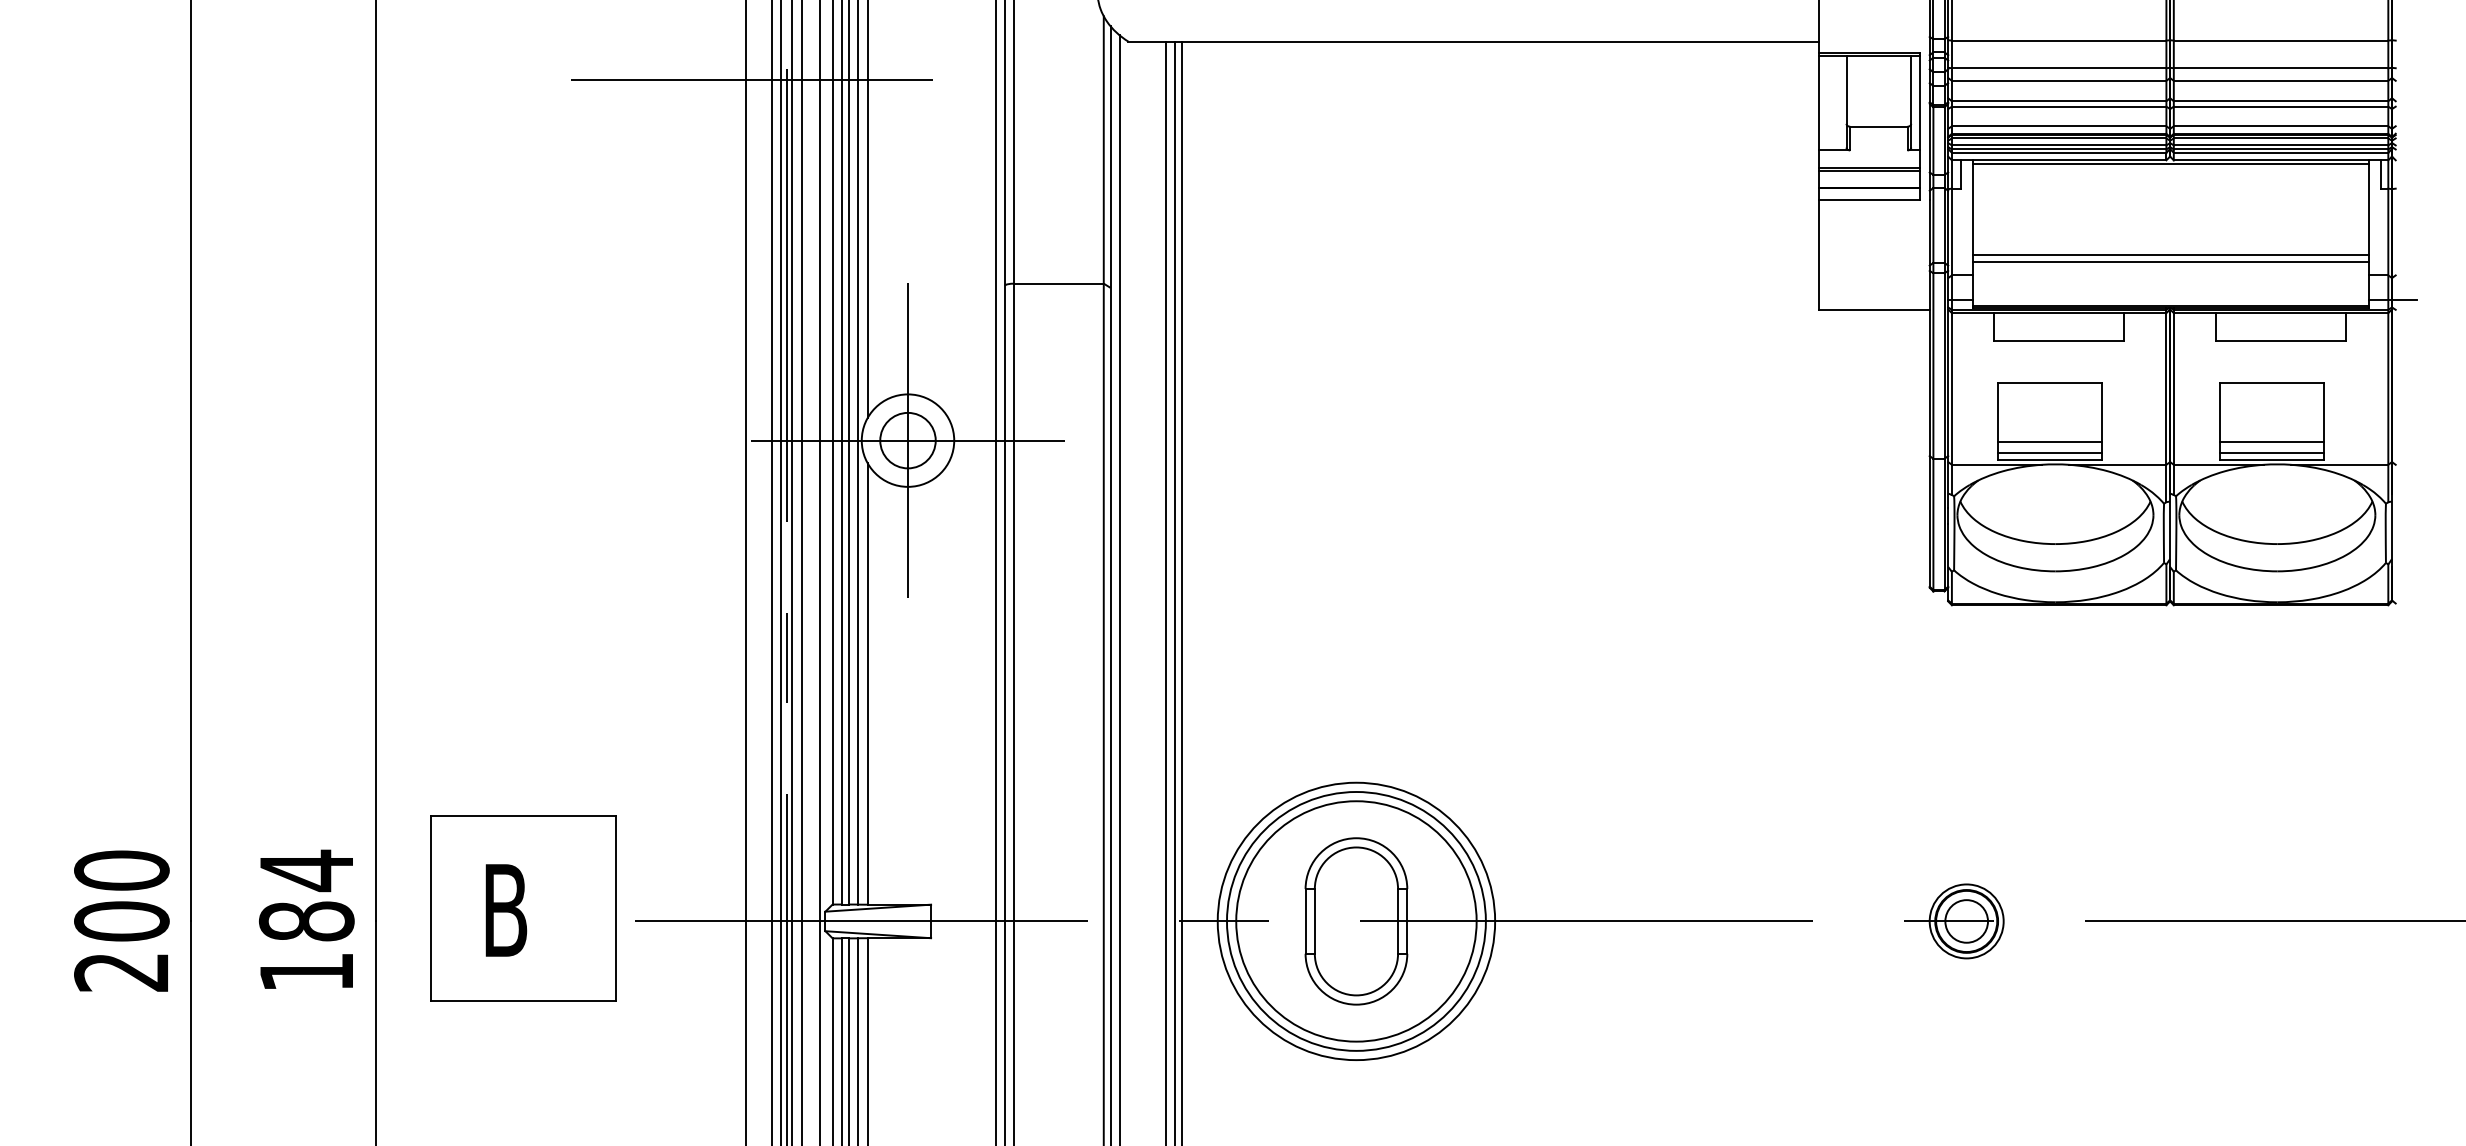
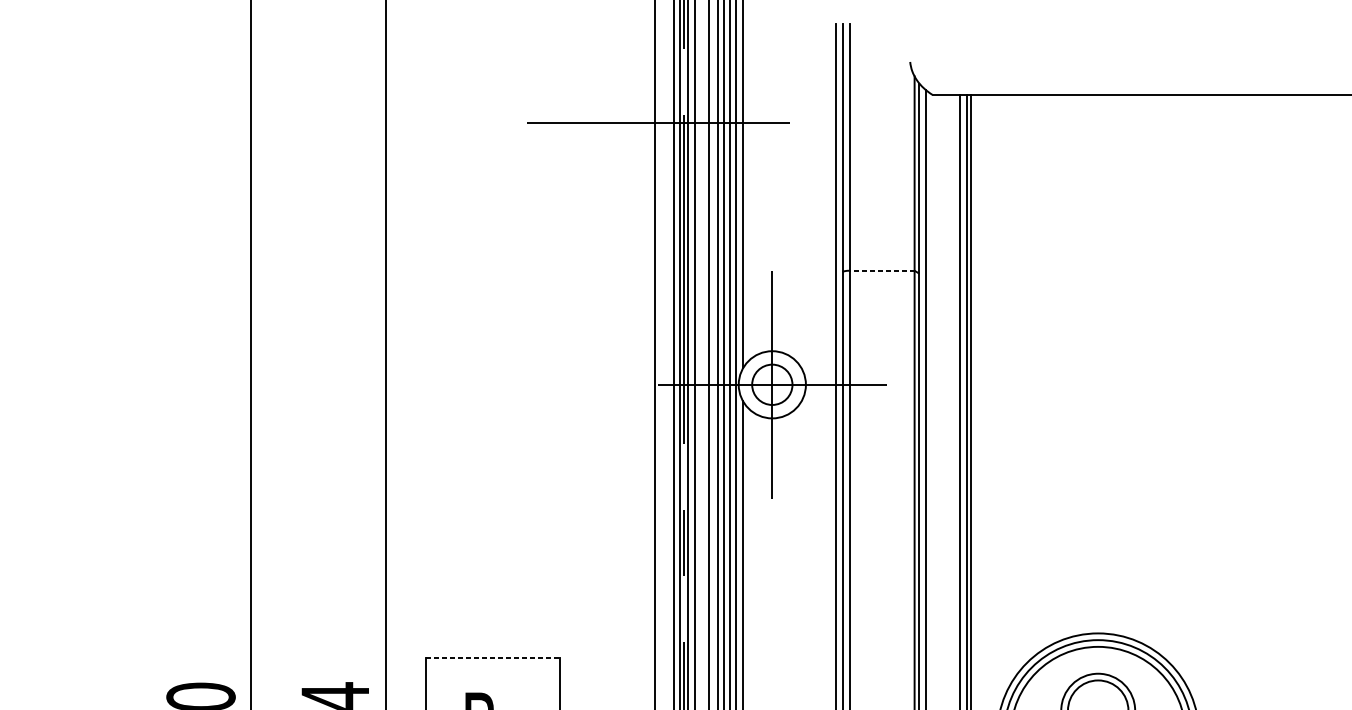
line: (1059, 283) -> (882, 270), solid -> dashed
line: (523, 815) -> (492, 657), solid -> dashed

